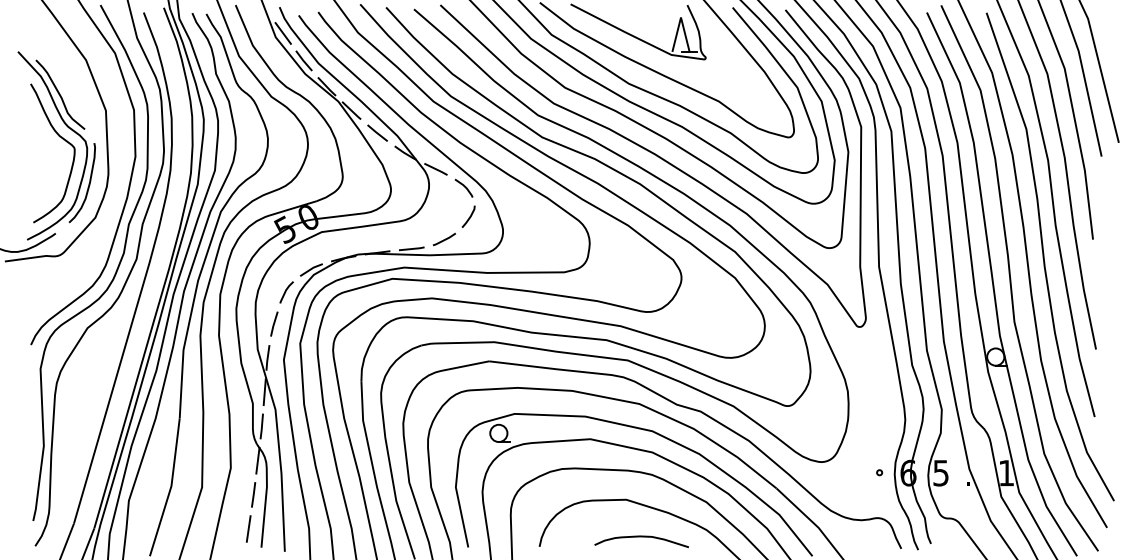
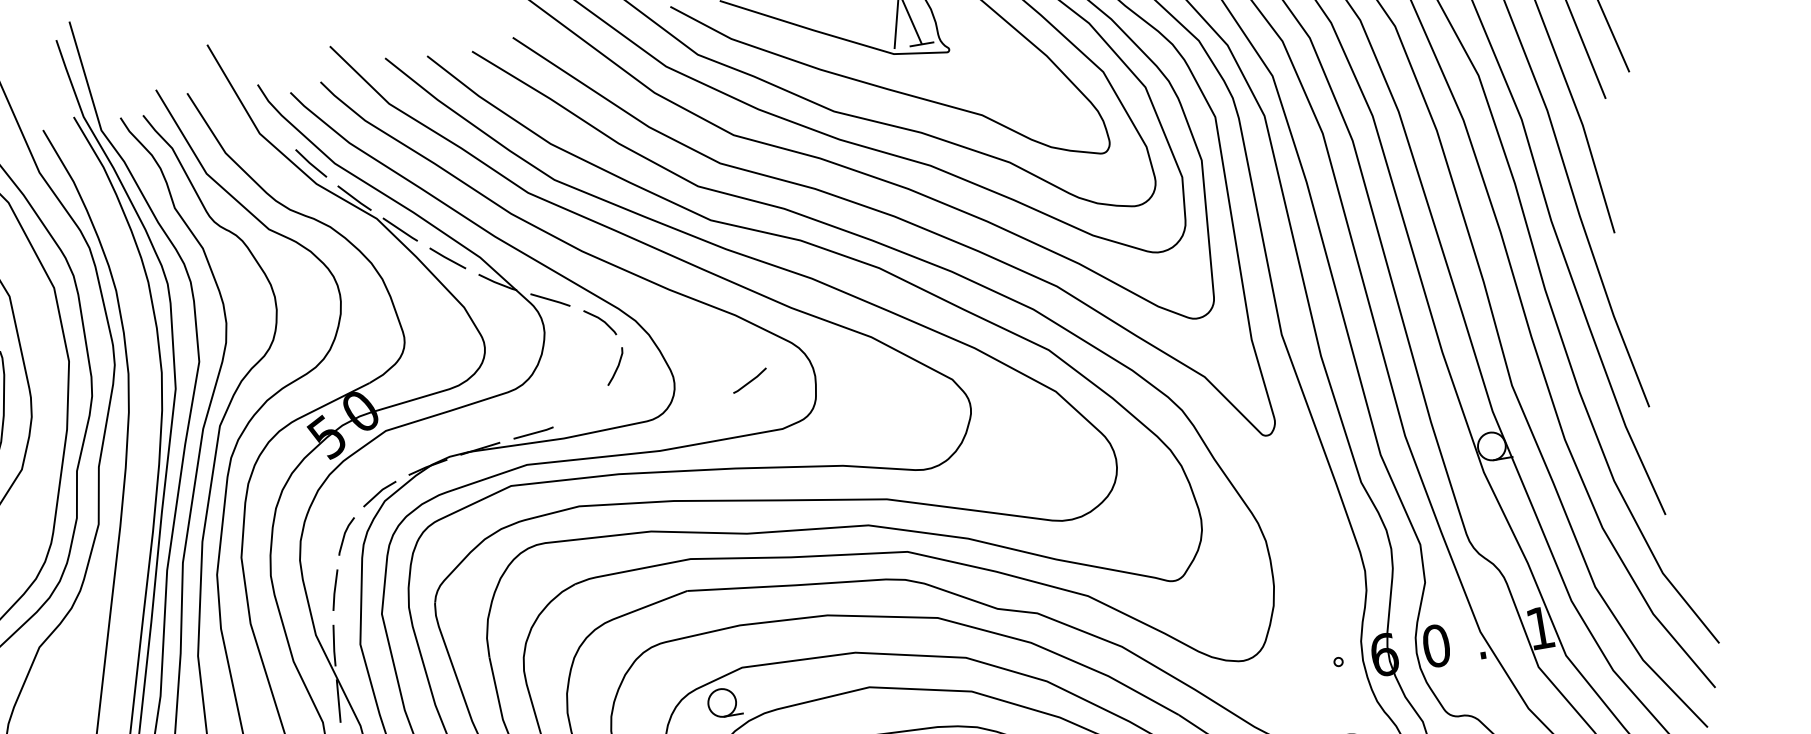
line: (282, 33) -> (269, 125), removed
line: (443, 239) -> (748, 381), moved
text: (941, 472) -> (1436, 644), 5 -> 0

